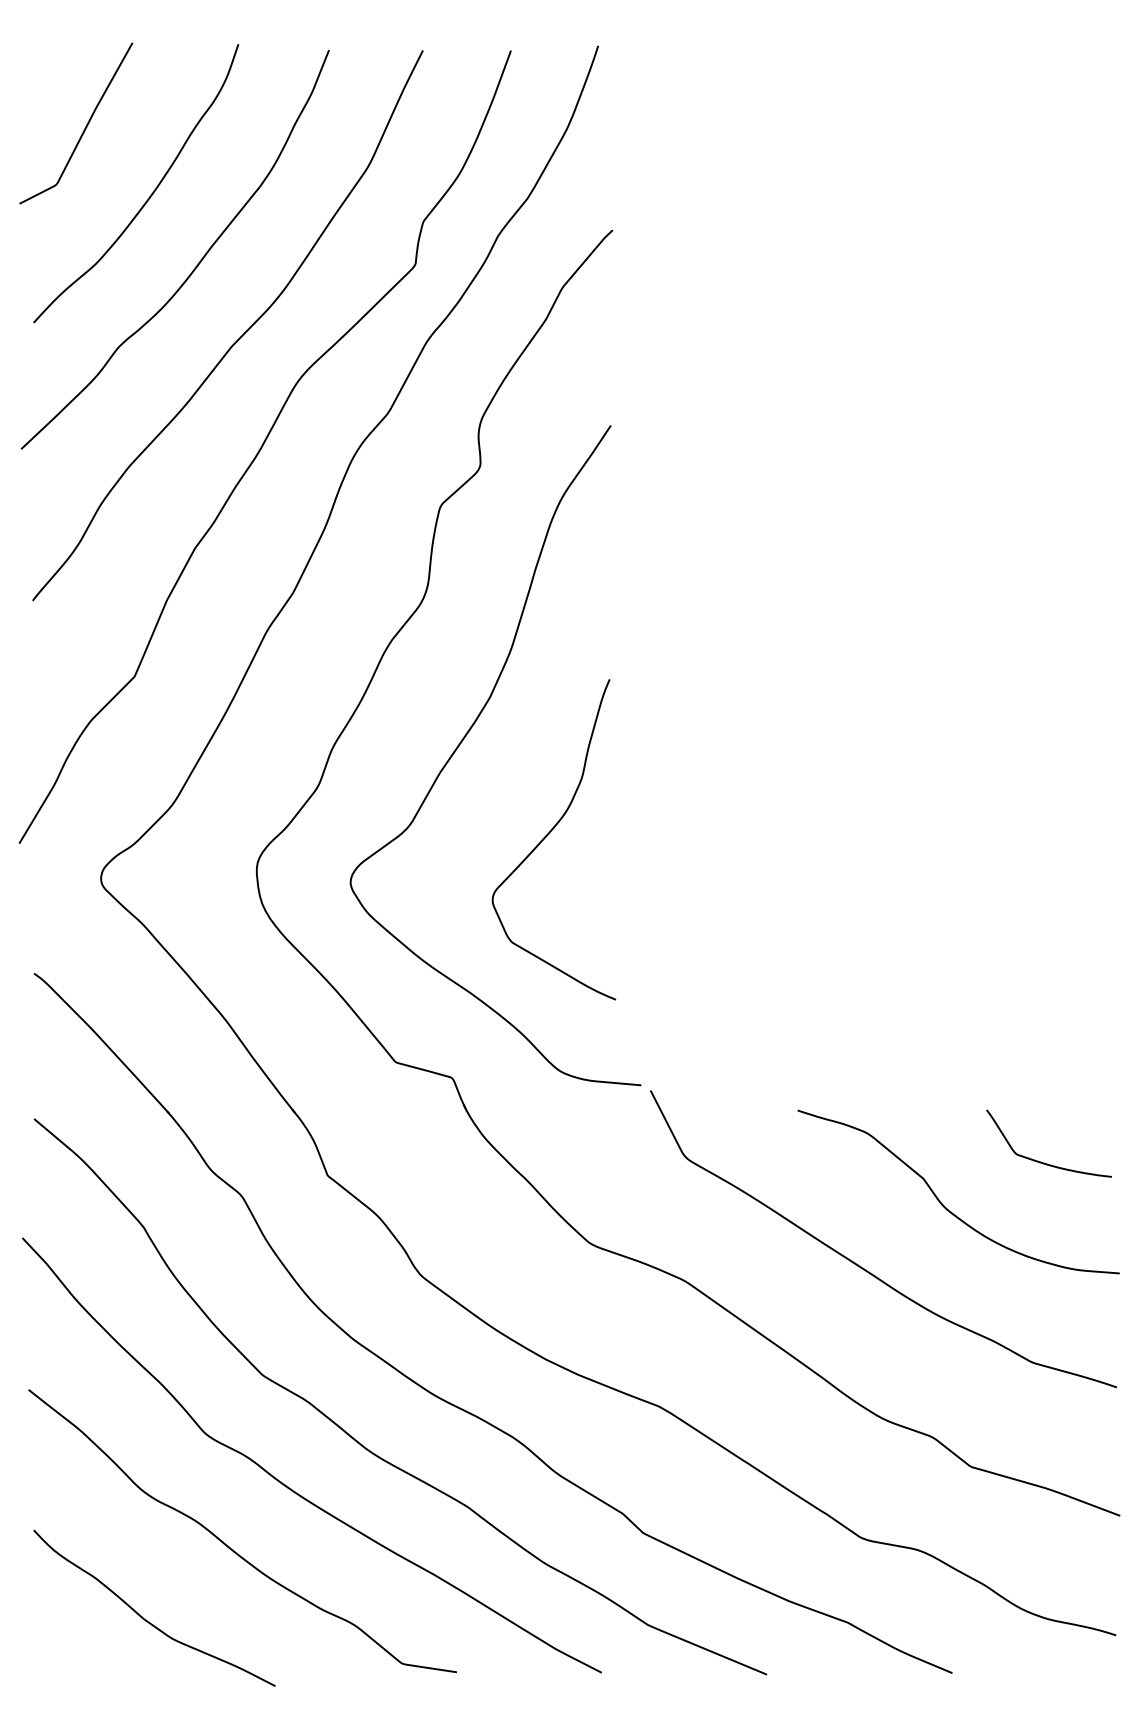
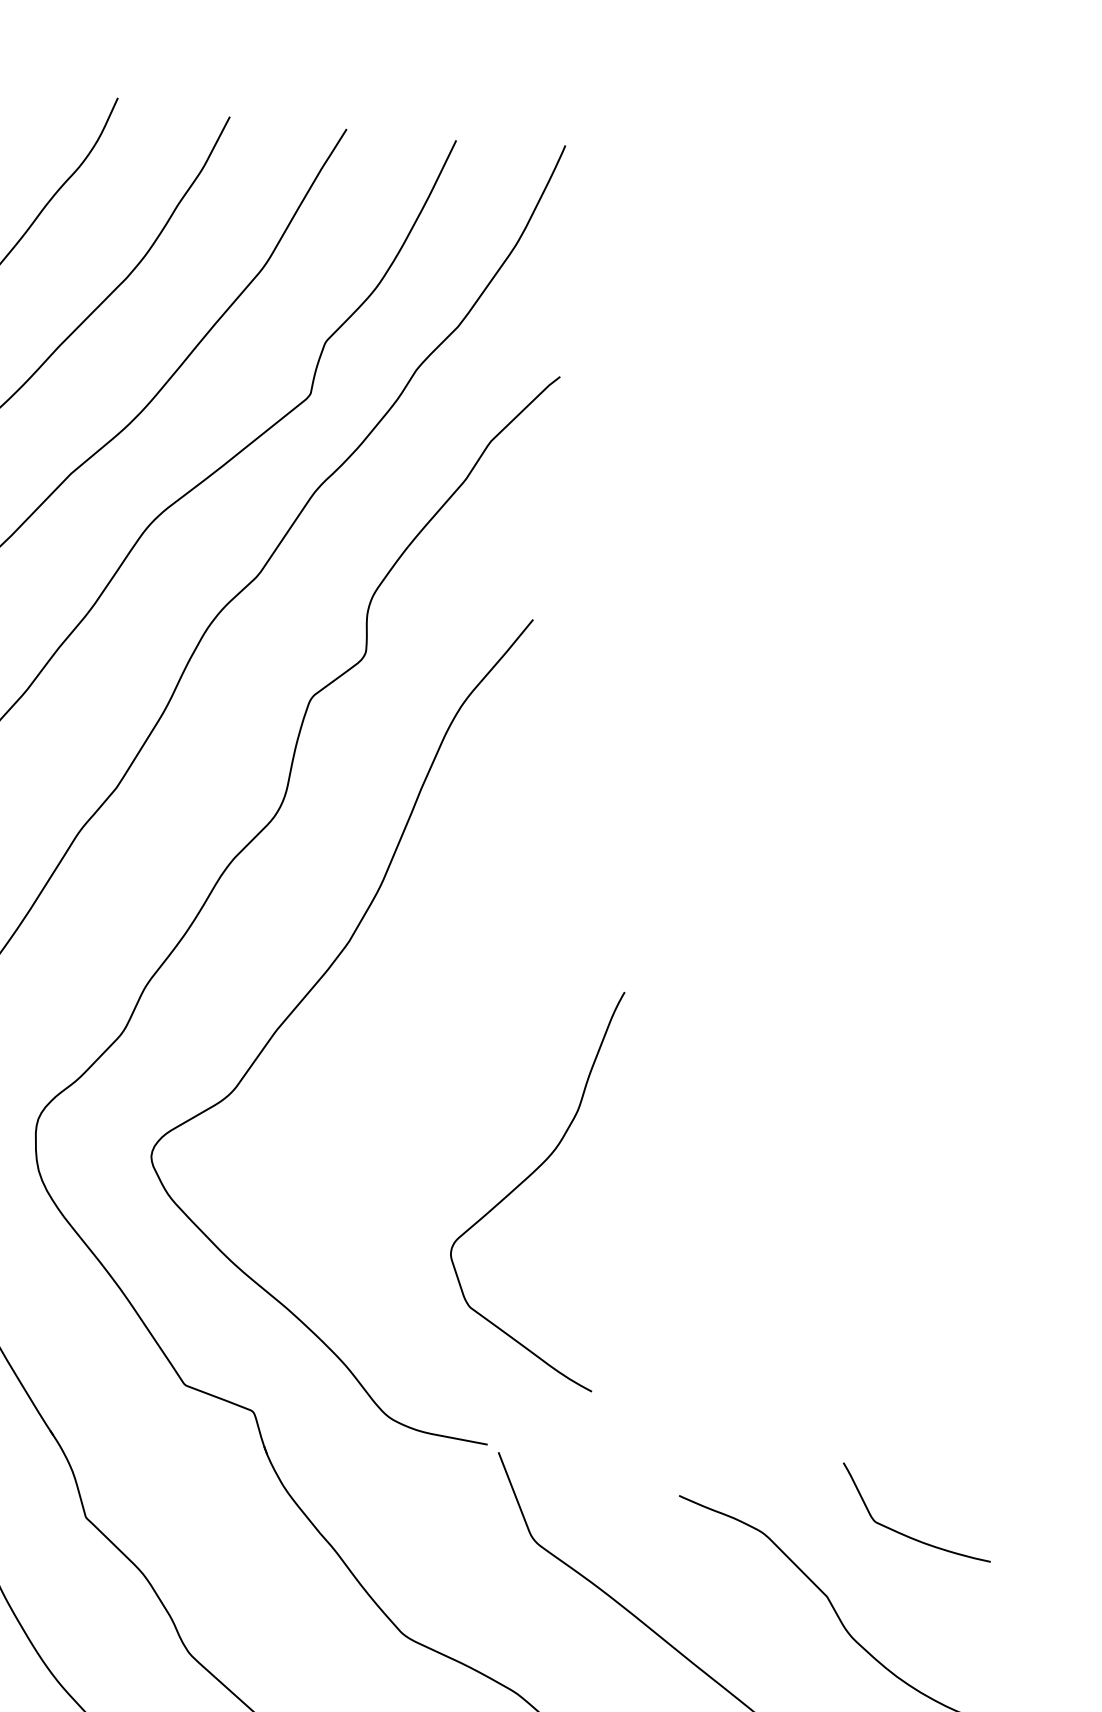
curve: (549, 834) -> (530, 1177), moved
curve: (1041, 1161) -> (905, 1533), moved

